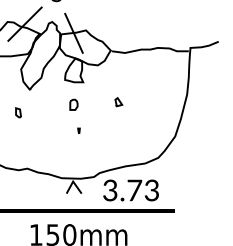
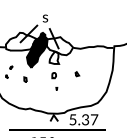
fill: (39, 56) -> (36, 50), added
text: (130, 189) -> (83, 119), 3.73 -> 5.37

